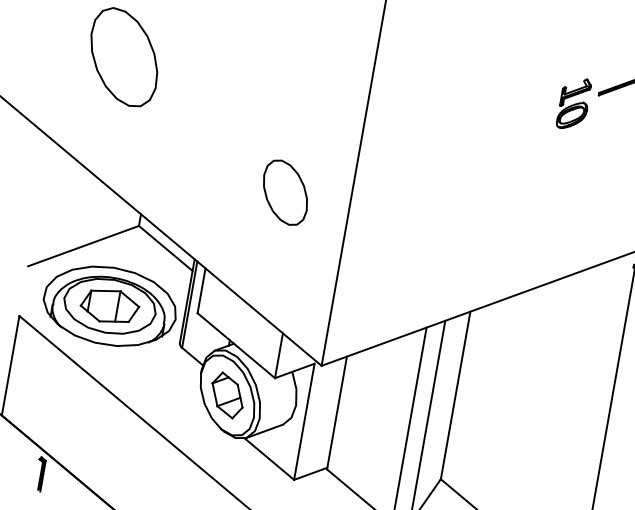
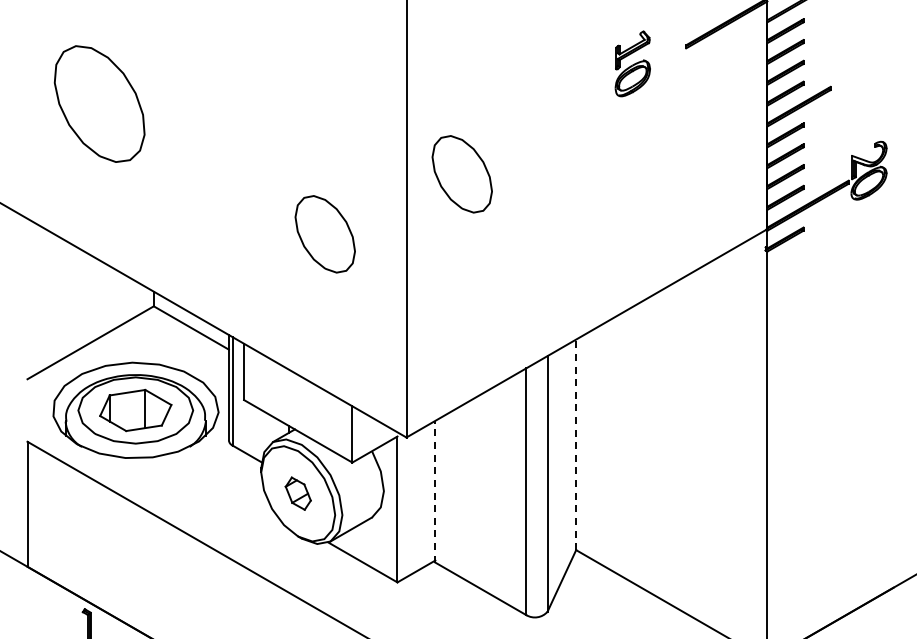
part: (573, 103) -> (632, 63), moved
part: (402, 164) -> (461, 174), added
part: (227, 395) -> (298, 493), size x0.6
line: (455, 395) -> (576, 444), solid -> dashed
line: (337, 412) -> (435, 491), solid -> dashed

